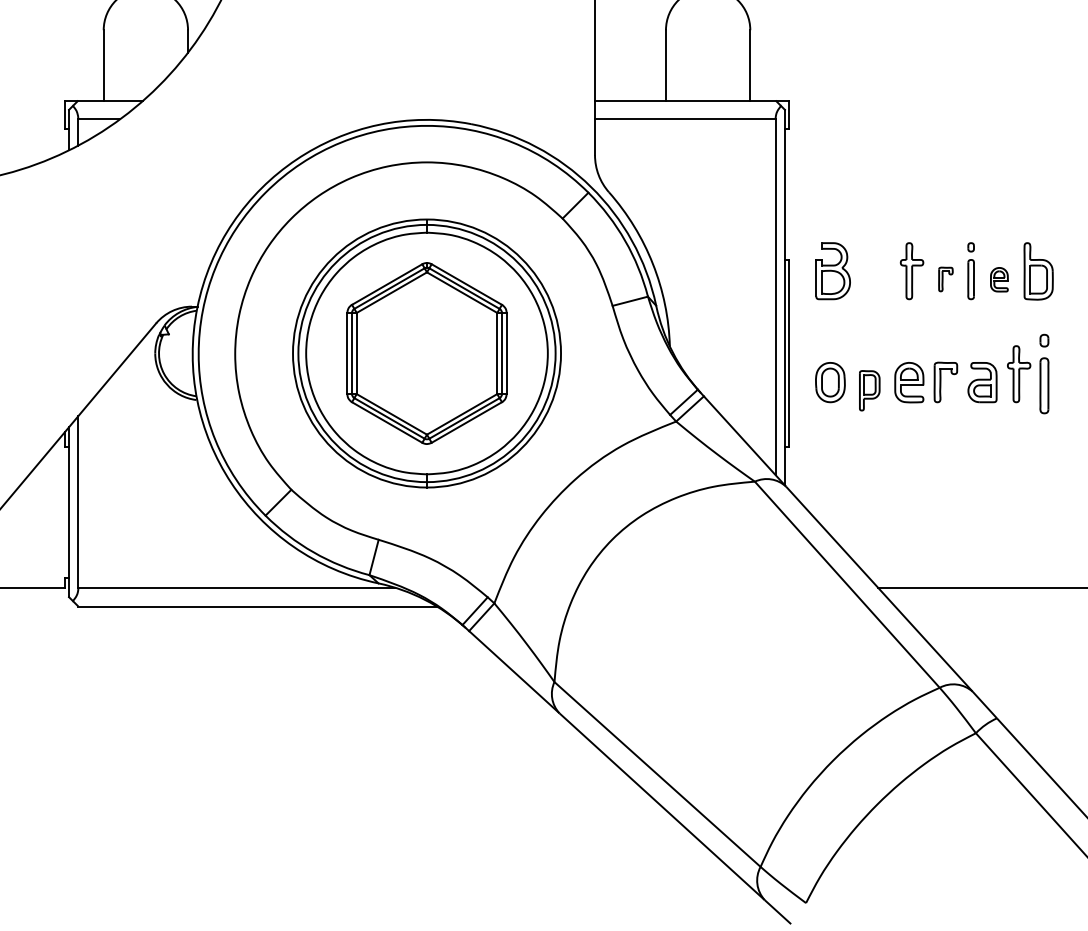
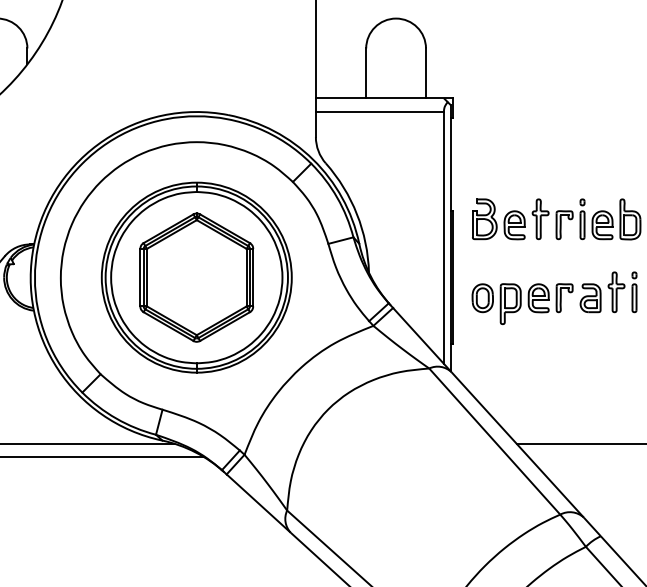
part: (875, 279) -> (514, 225), added
part: (945, 279) -> (564, 225), size x1.67
part: (999, 279) -> (602, 225), size x1.67
part: (1044, 374) -> (634, 292), size x0.71
part: (869, 390) -> (510, 303), size x1.43

